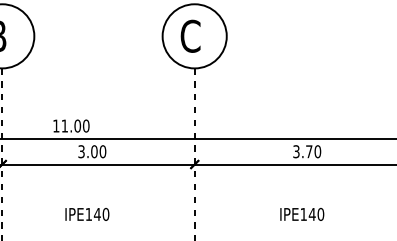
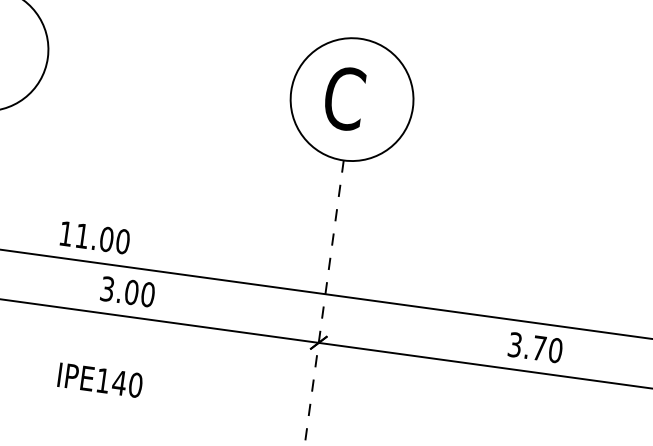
text: (87, 214) -> (100, 380), moved

